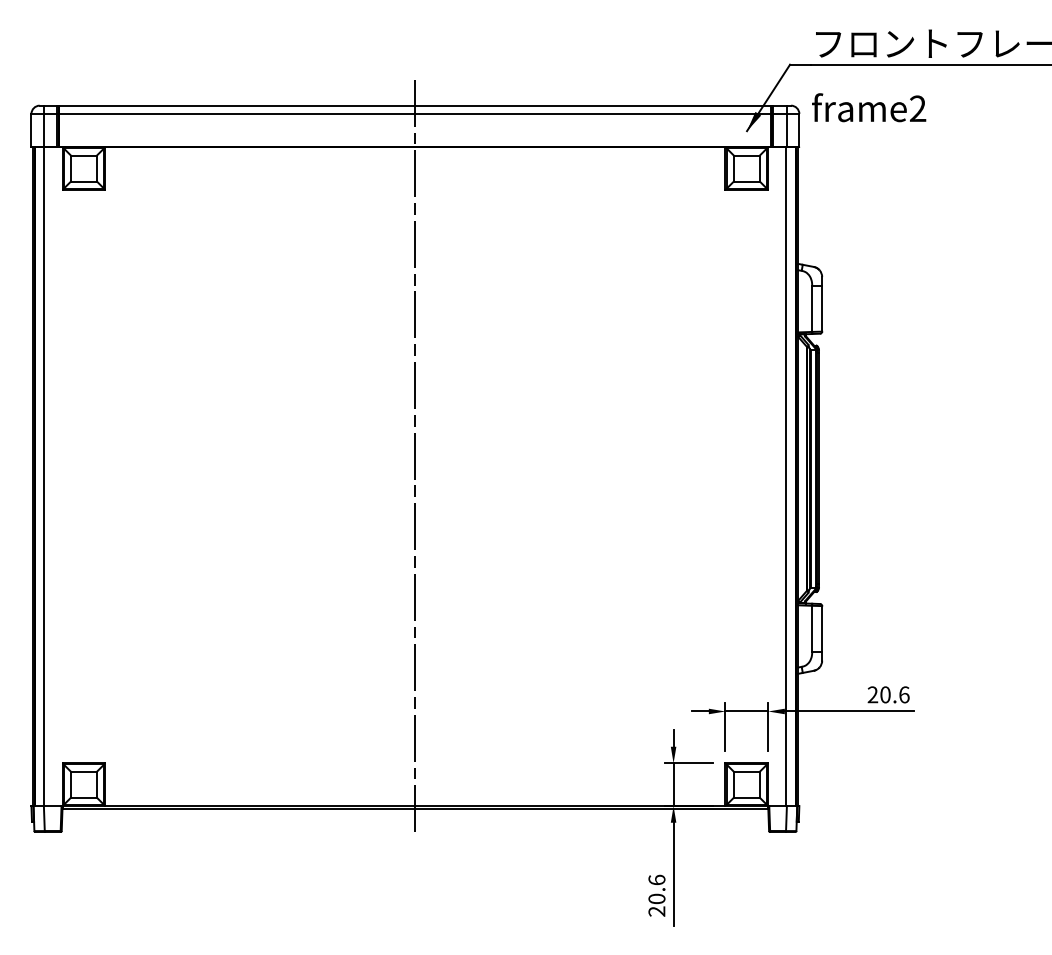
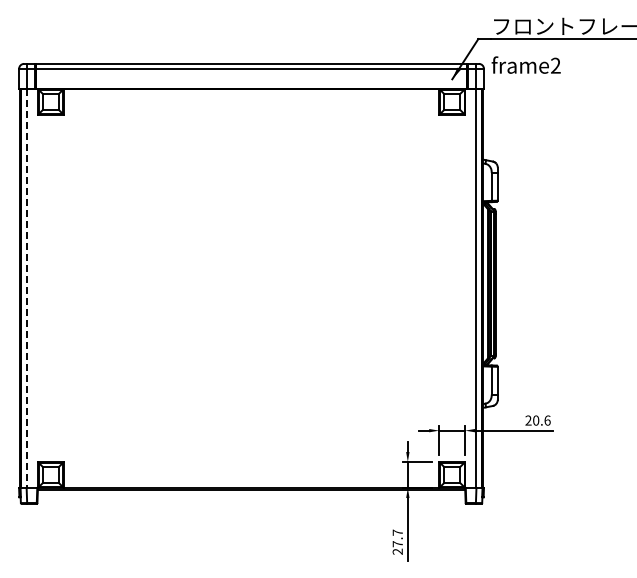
line: (415, 456) -> (251, 276), removed
line: (43, 476) -> (26, 288), solid -> dashed
text: (656, 889) -> (397, 538), 20.6 -> 27.7

